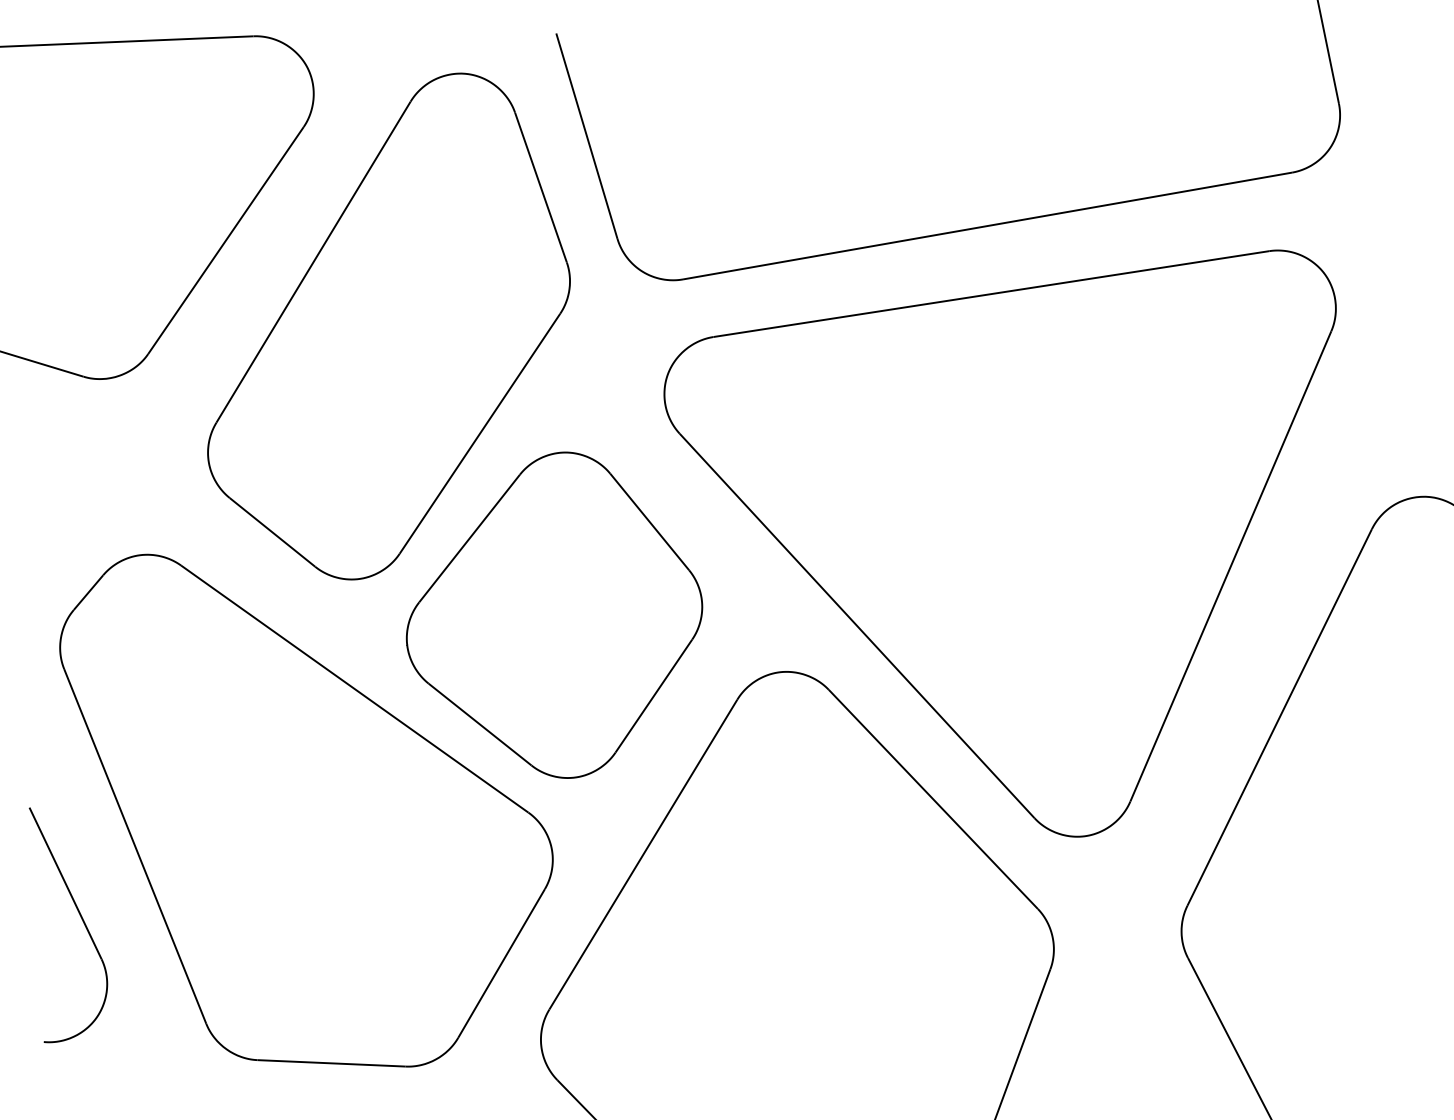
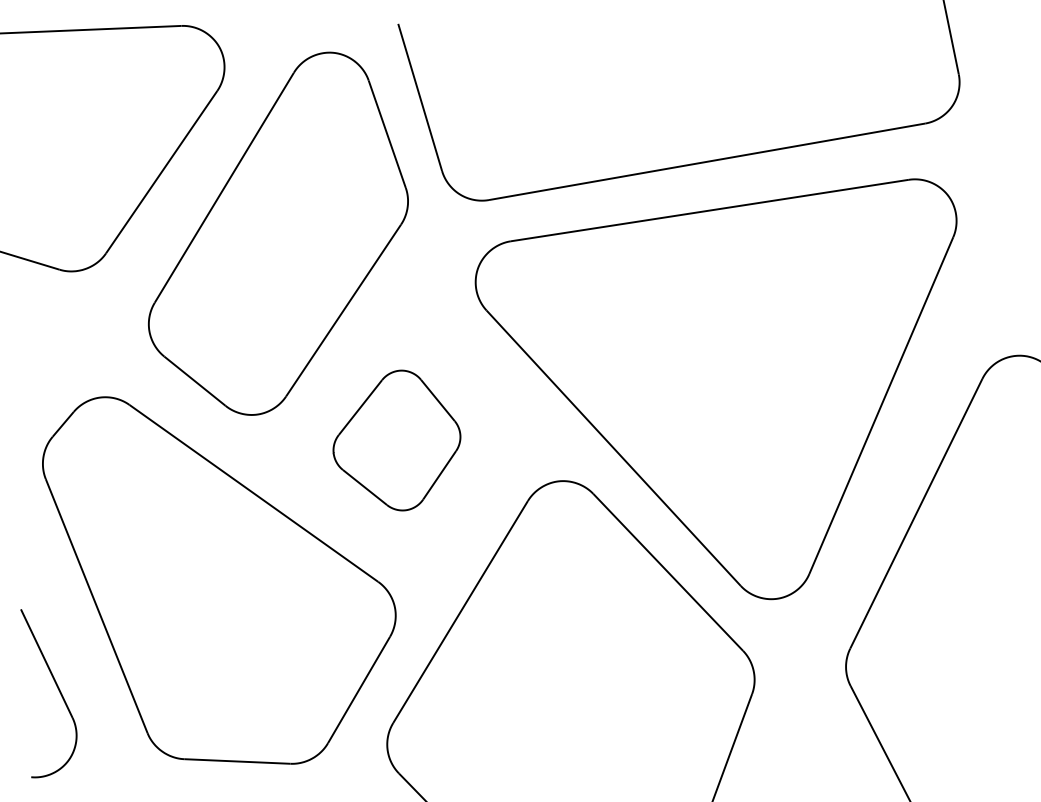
part: (553, 615) -> (396, 440), size x0.6
part: (80, 918) -> (57, 688), moved

